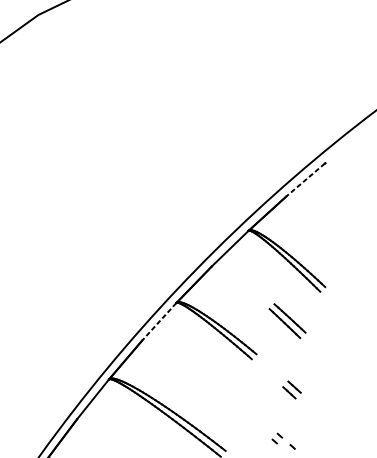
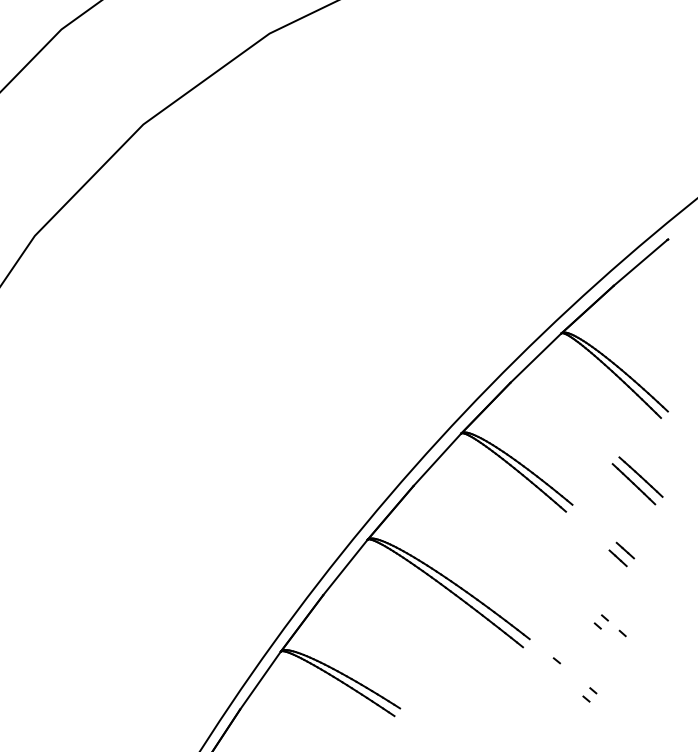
line: (305, 180) -> (640, 263), dashed -> solid
part: (287, 320) -> (637, 480), moved
line: (159, 322) -> (437, 460), dashed -> solid

